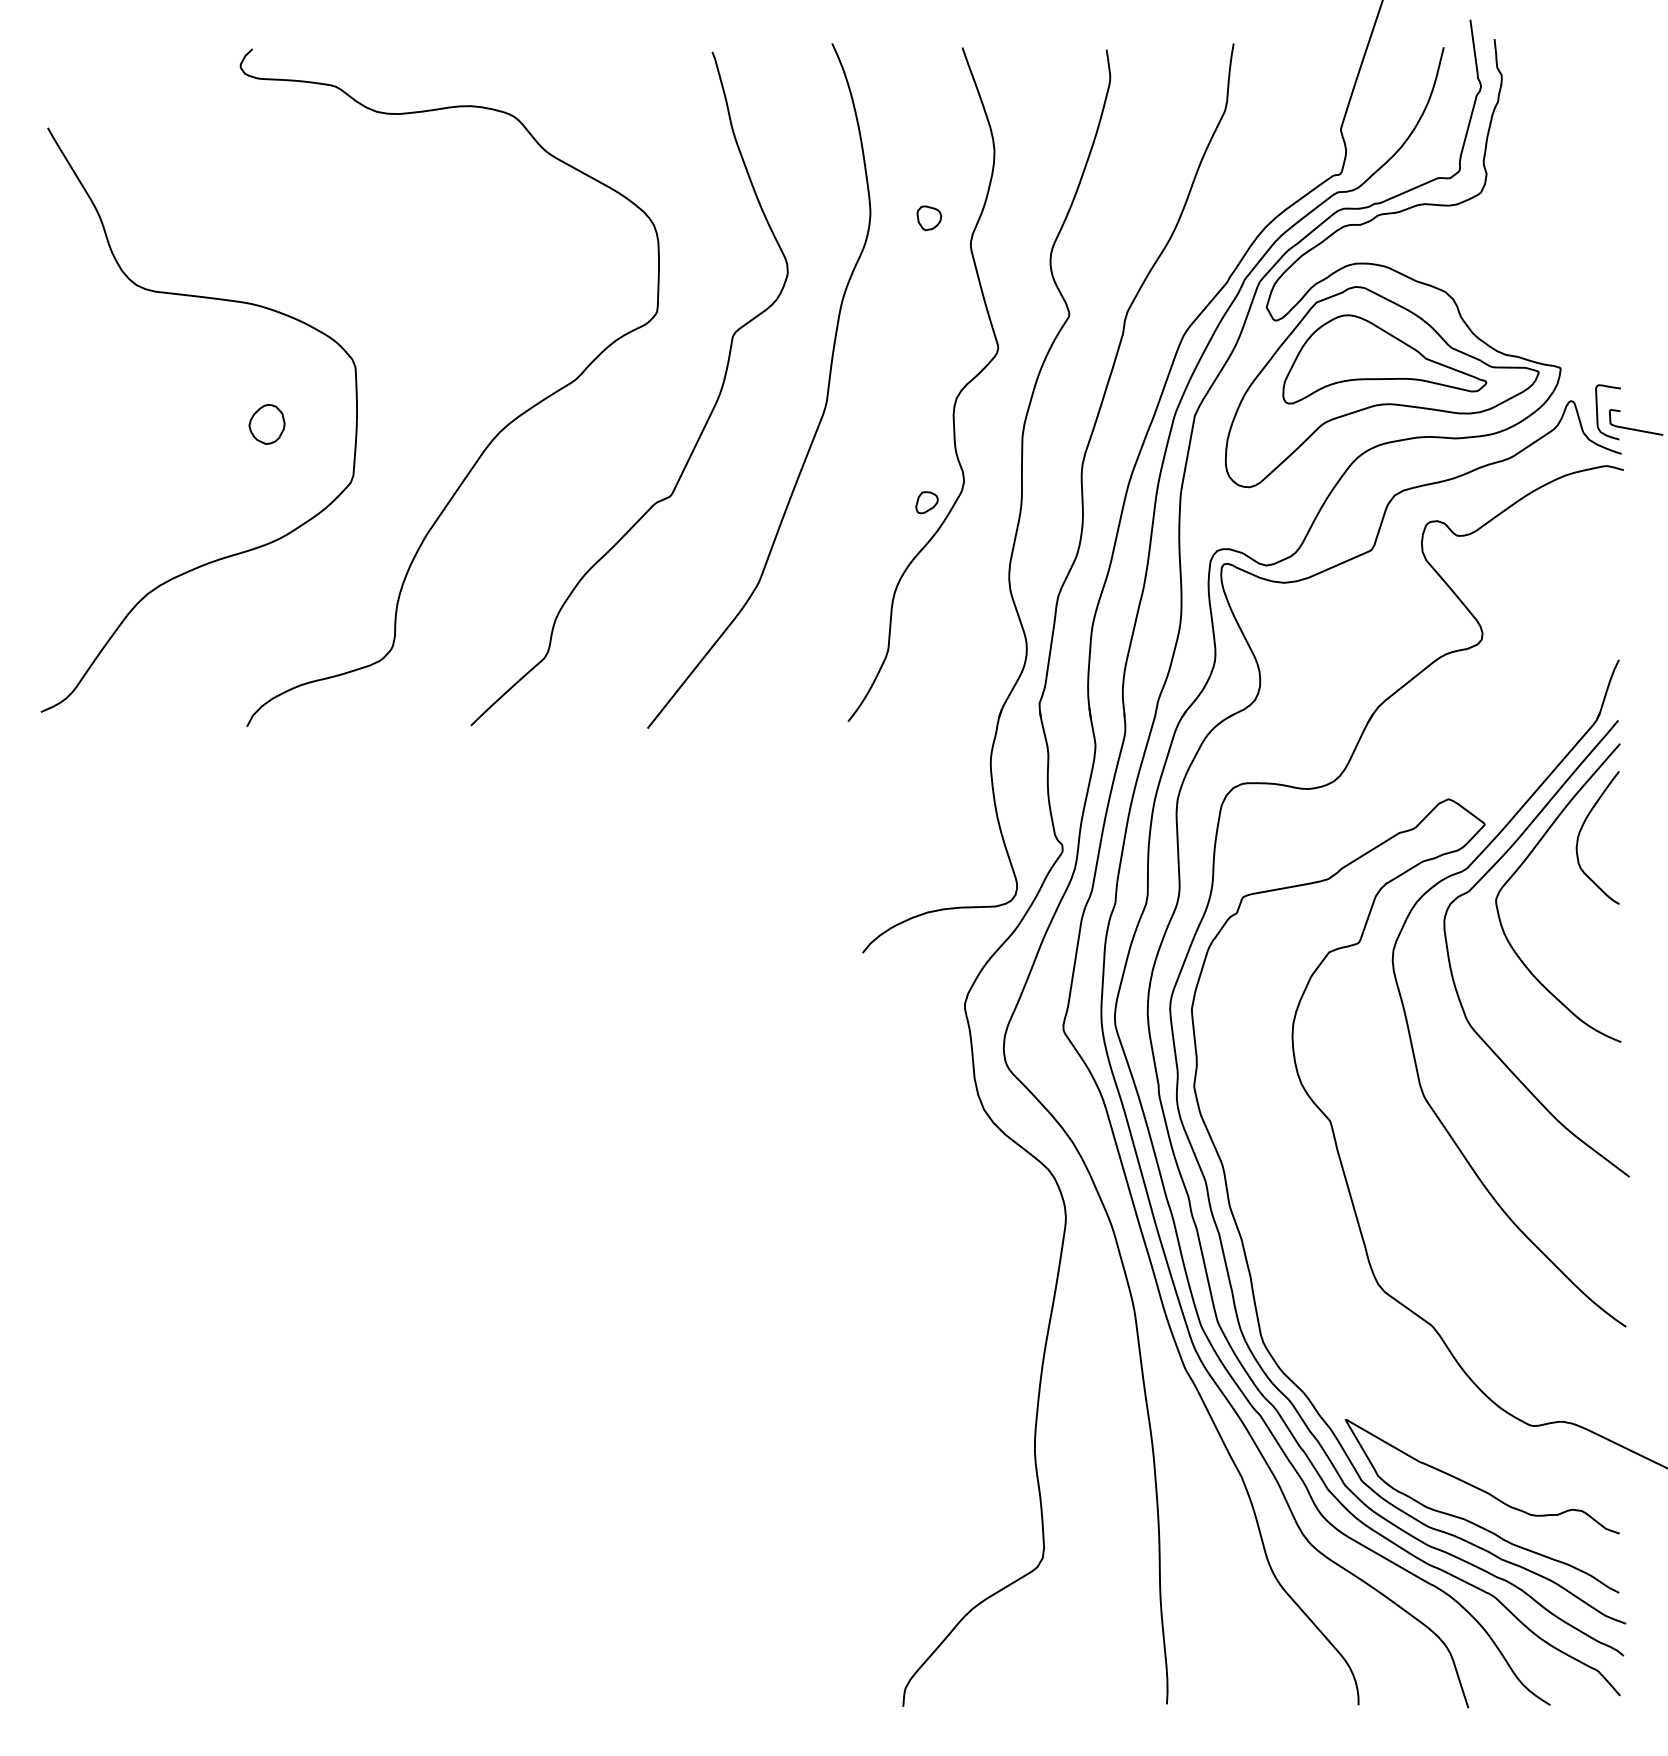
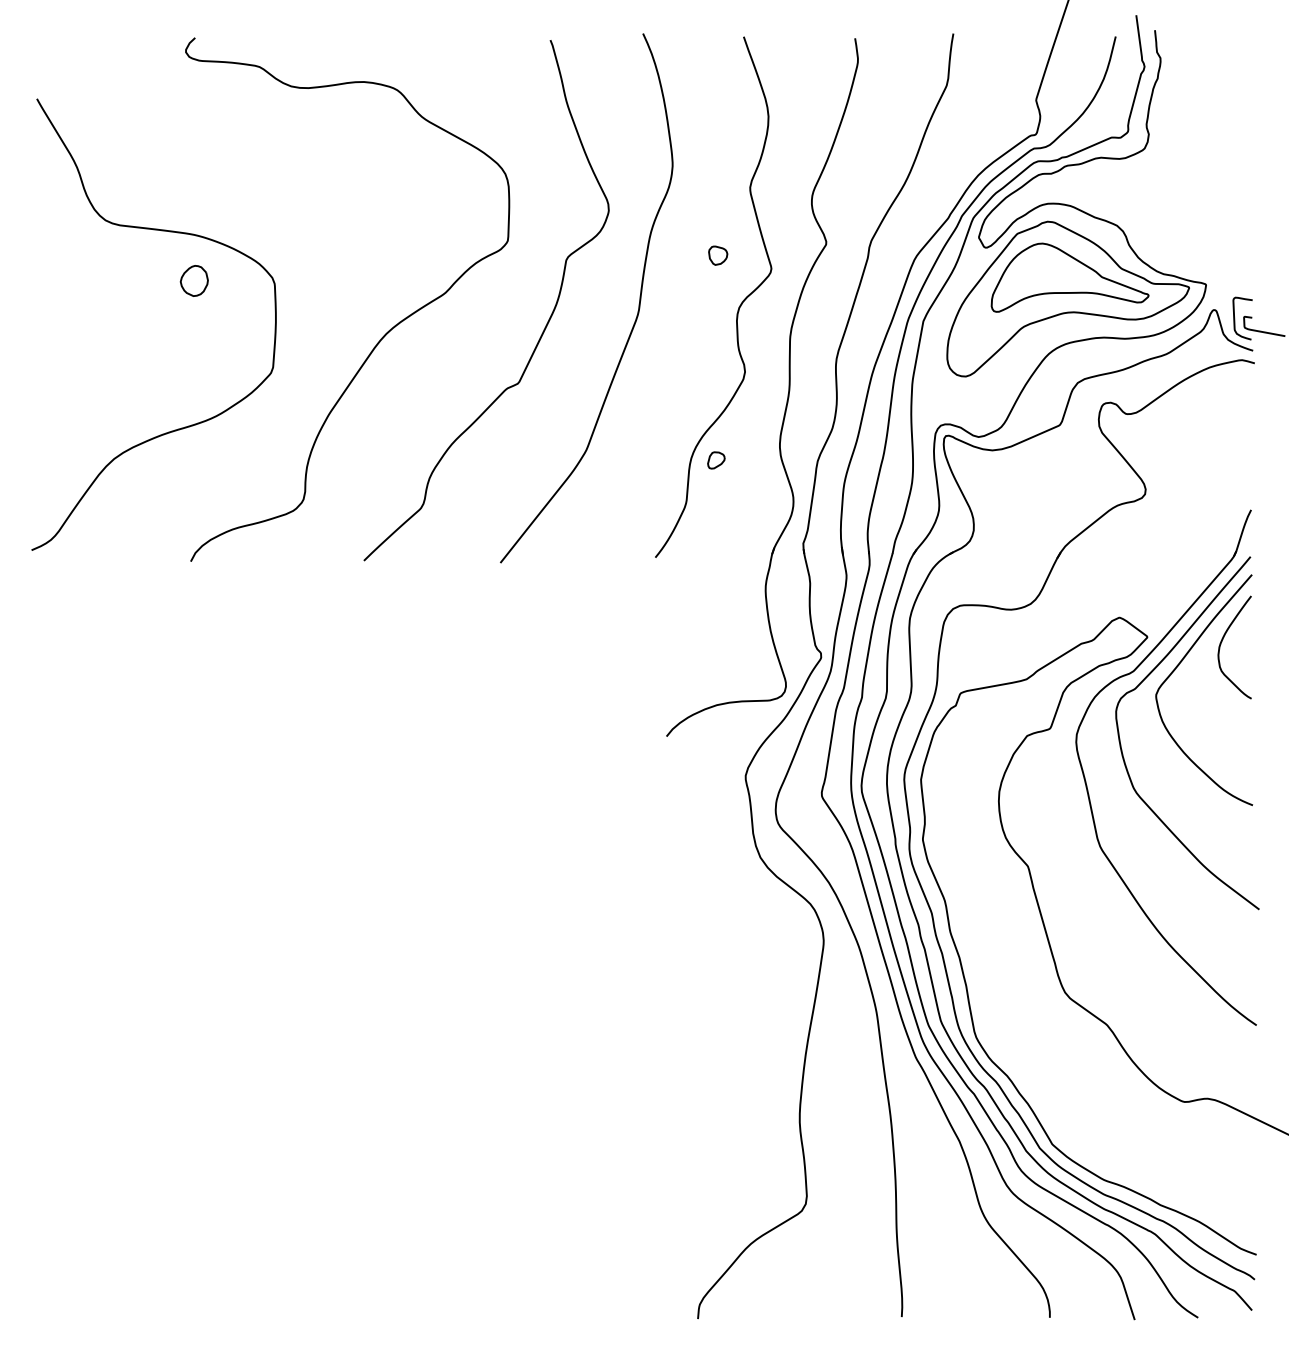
part: (929, 218) -> (718, 255), moved
part: (265, 423) -> (193, 280), moved
part: (927, 502) -> (716, 460), moved
curve: (1488, 1495) -> (1150, 1155), removed

